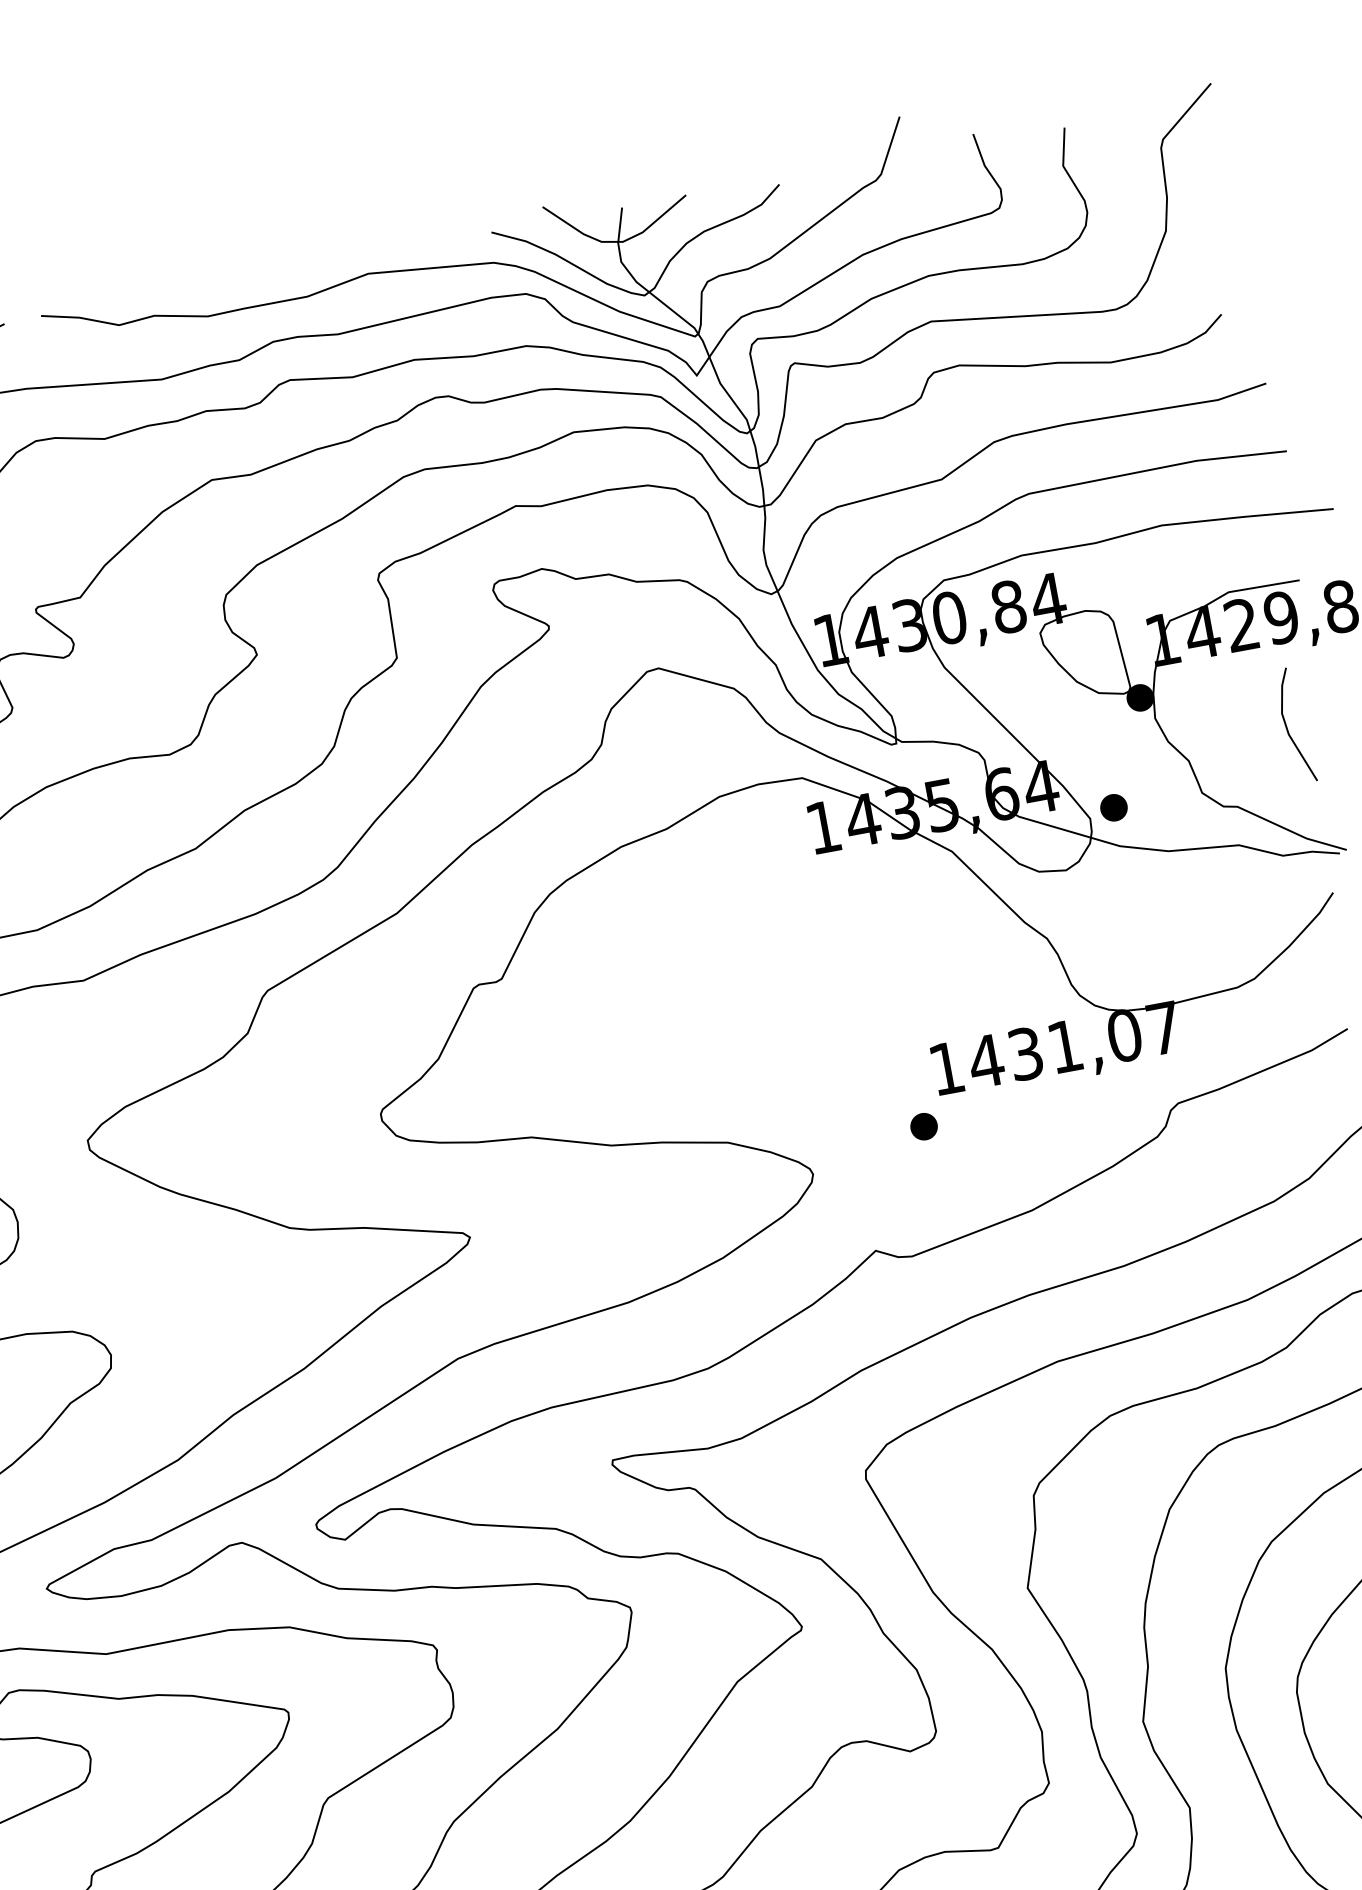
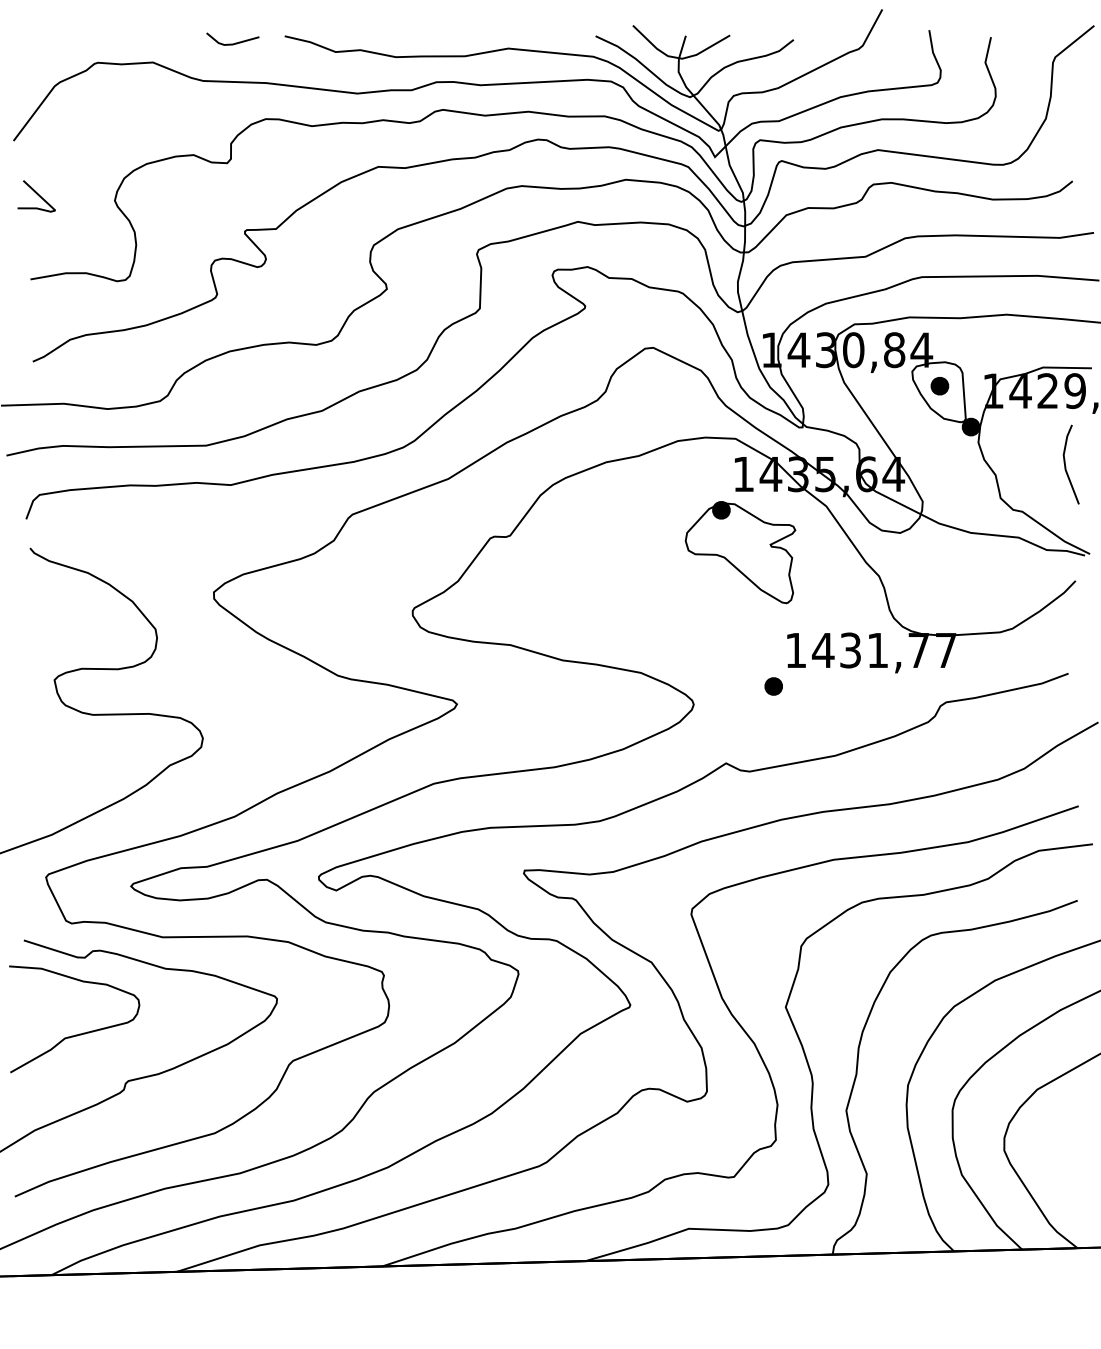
part: (1113, 808) -> (939, 386), moved
part: (839, 941) -> (740, 552), added
text: (1124, 1035) -> (918, 650), 1431,07 -> 1431,77

